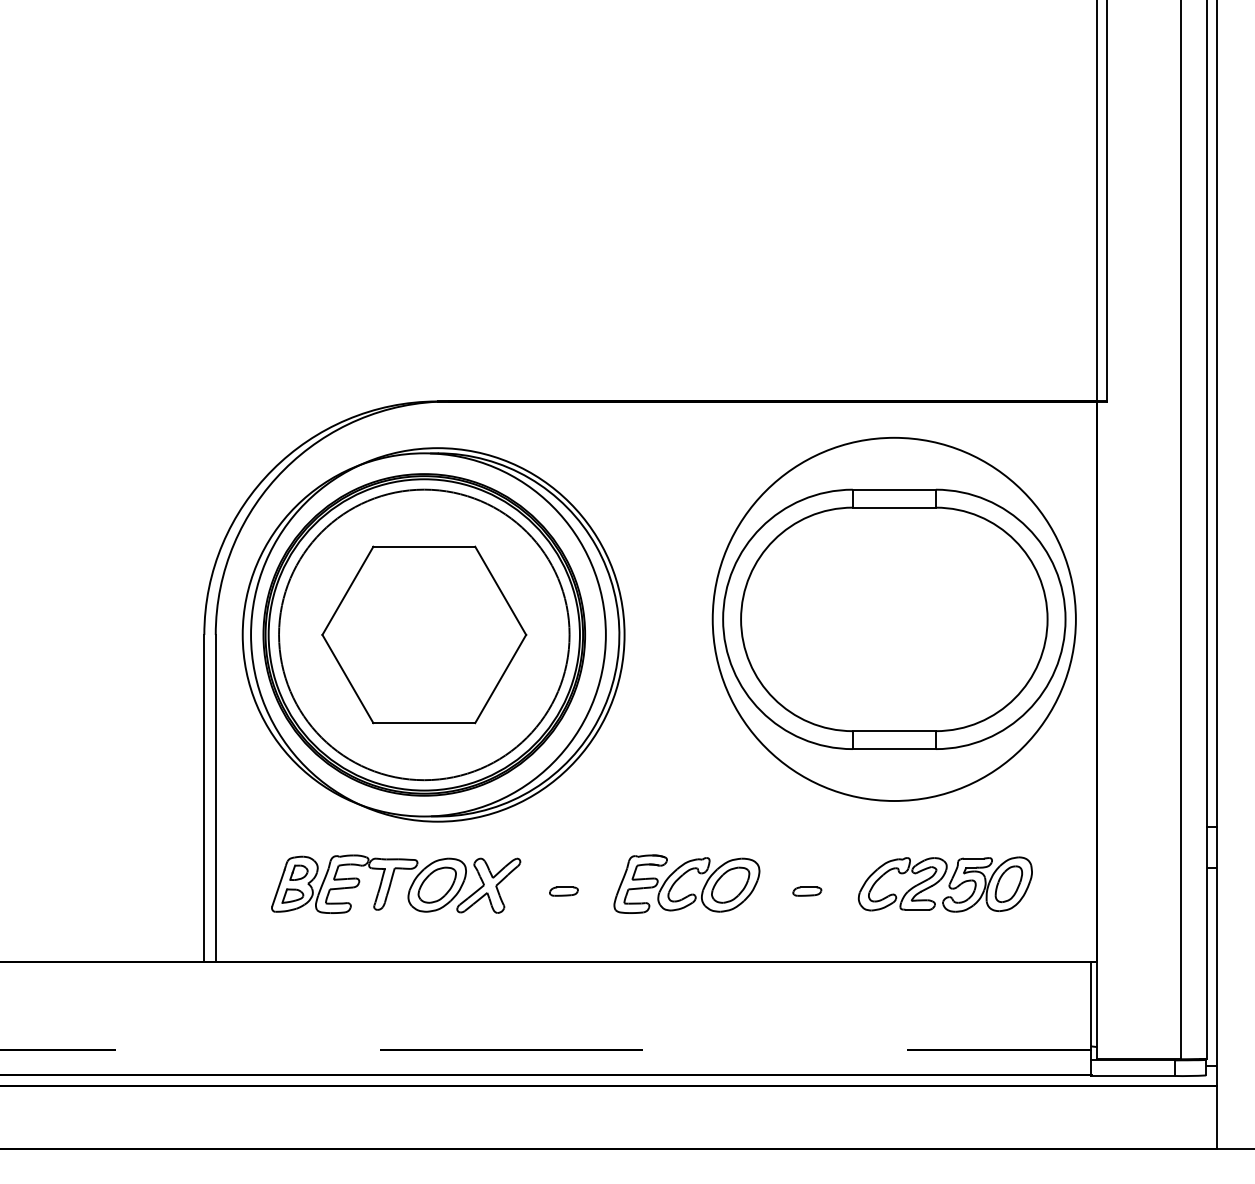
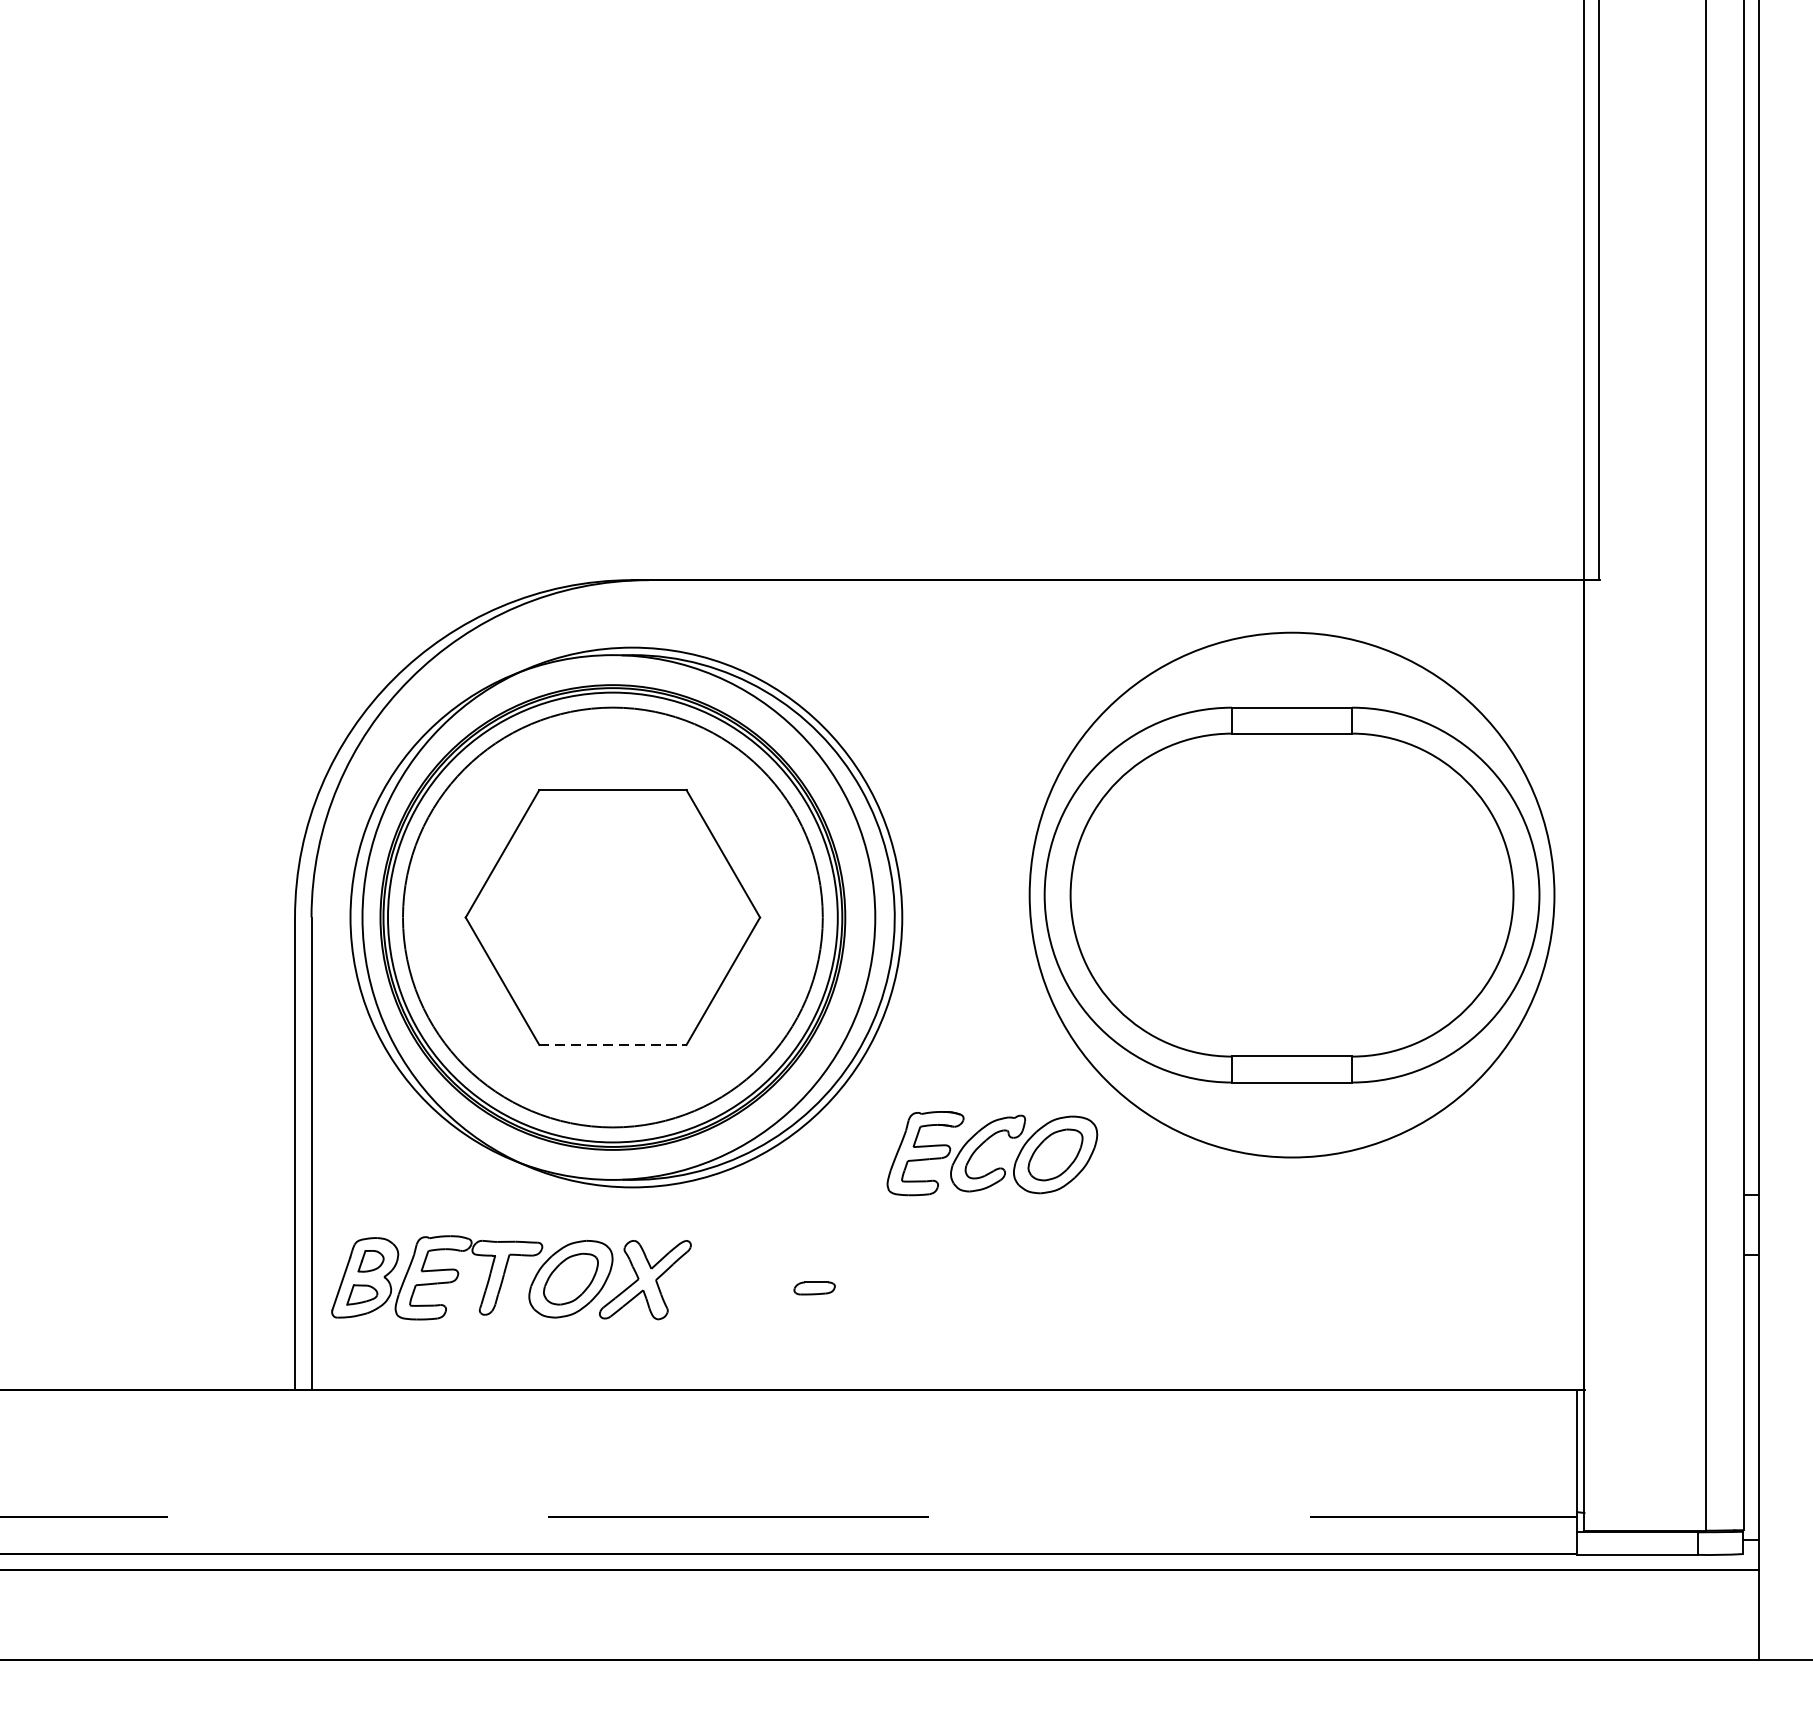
line: (424, 723) -> (613, 1045), solid -> dashed
part: (681, 877) -> (984, 1143), moved
part: (396, 883) -> (512, 1276), moved
part: (944, 884) -> (1364, 1278), removed
part: (807, 891) -> (1166, 1288), removed

